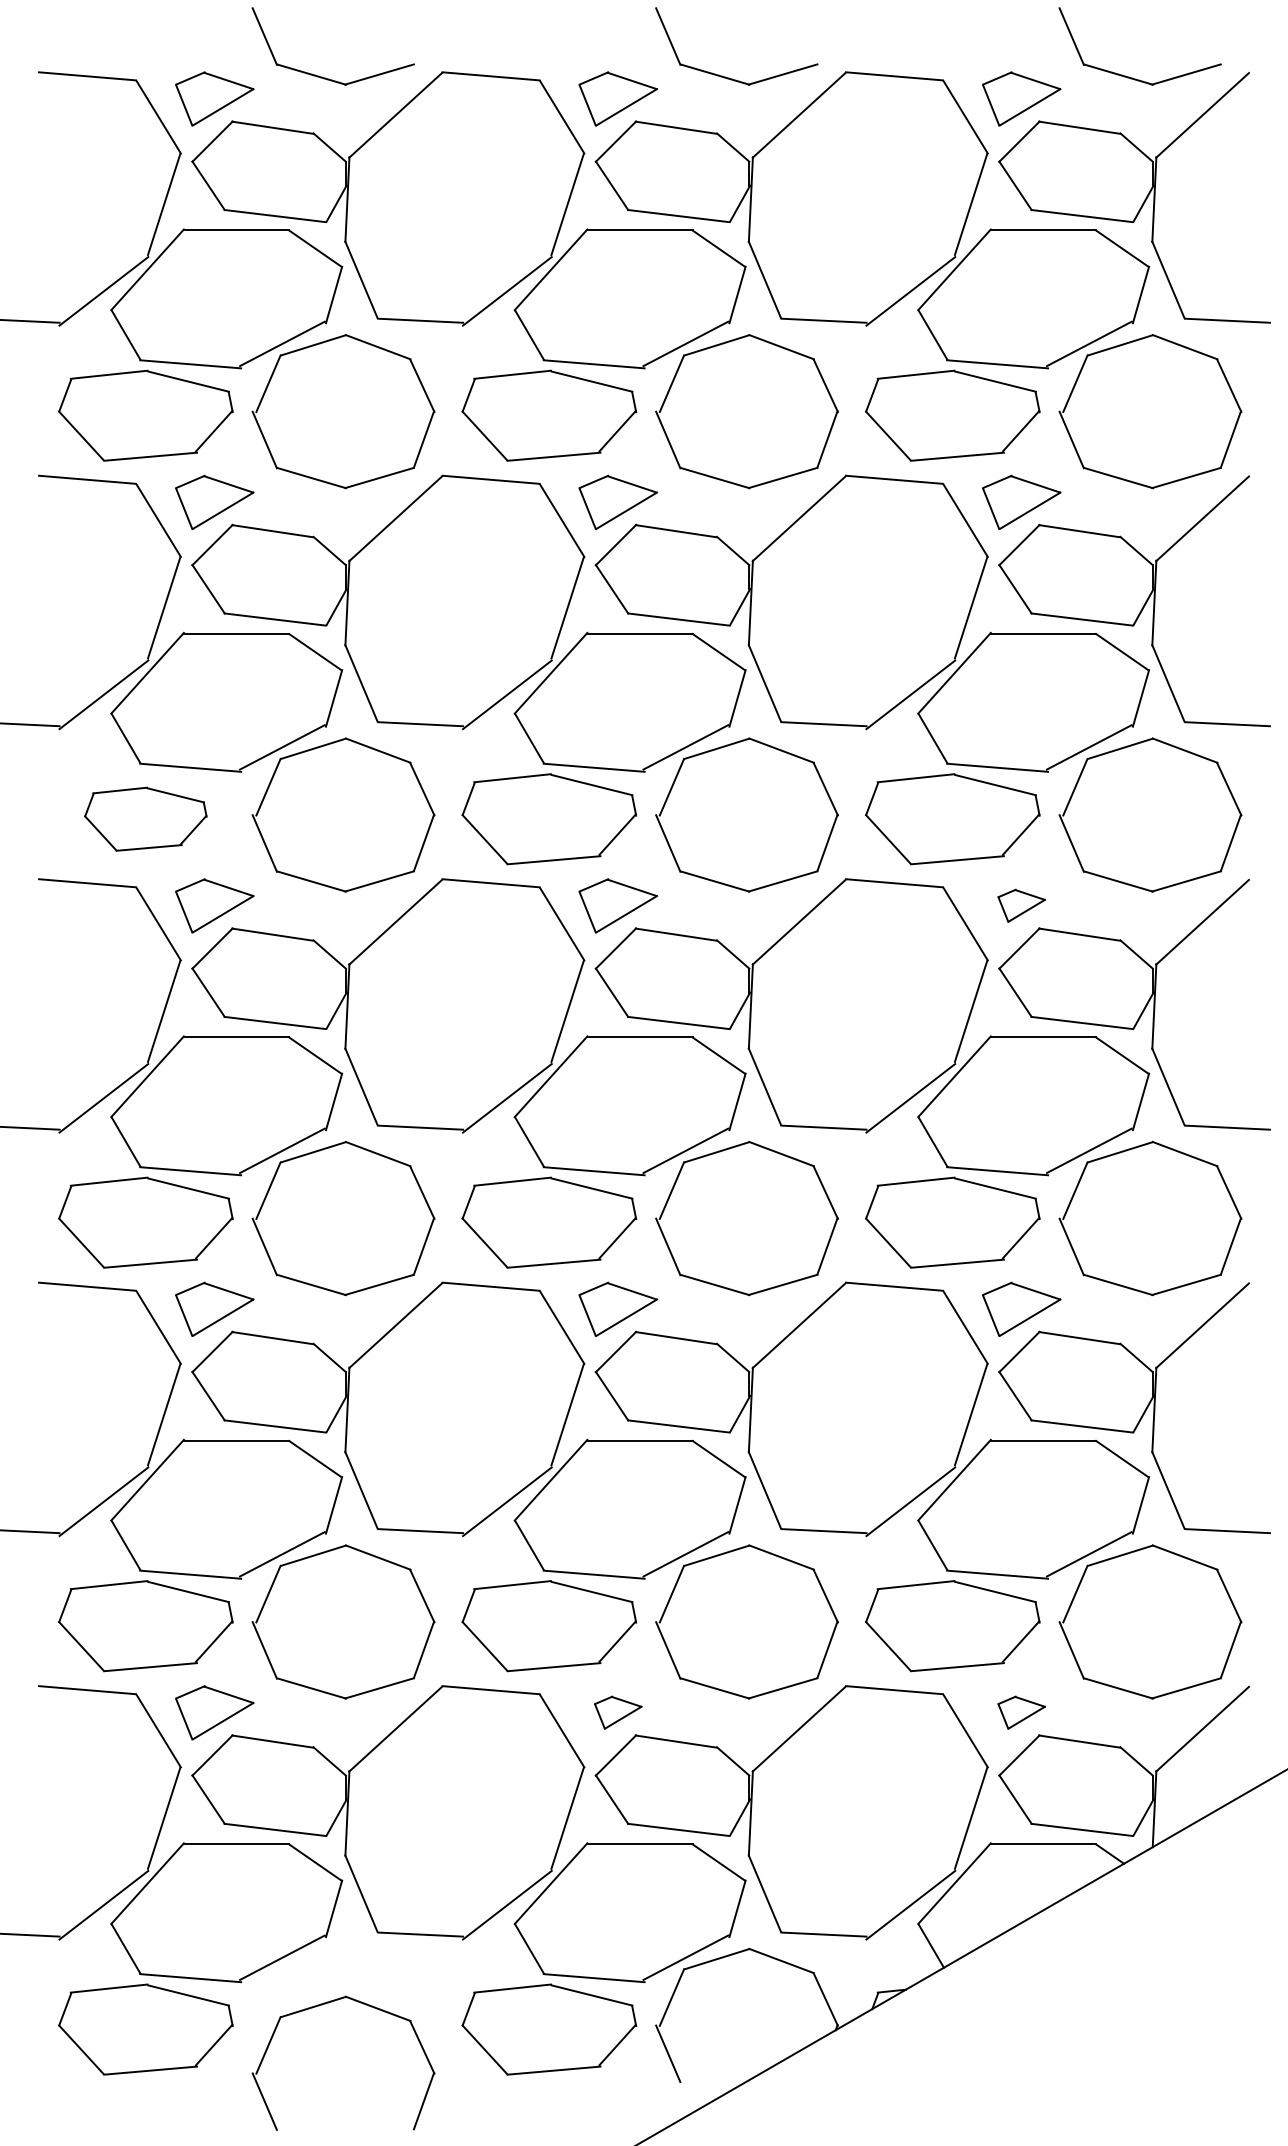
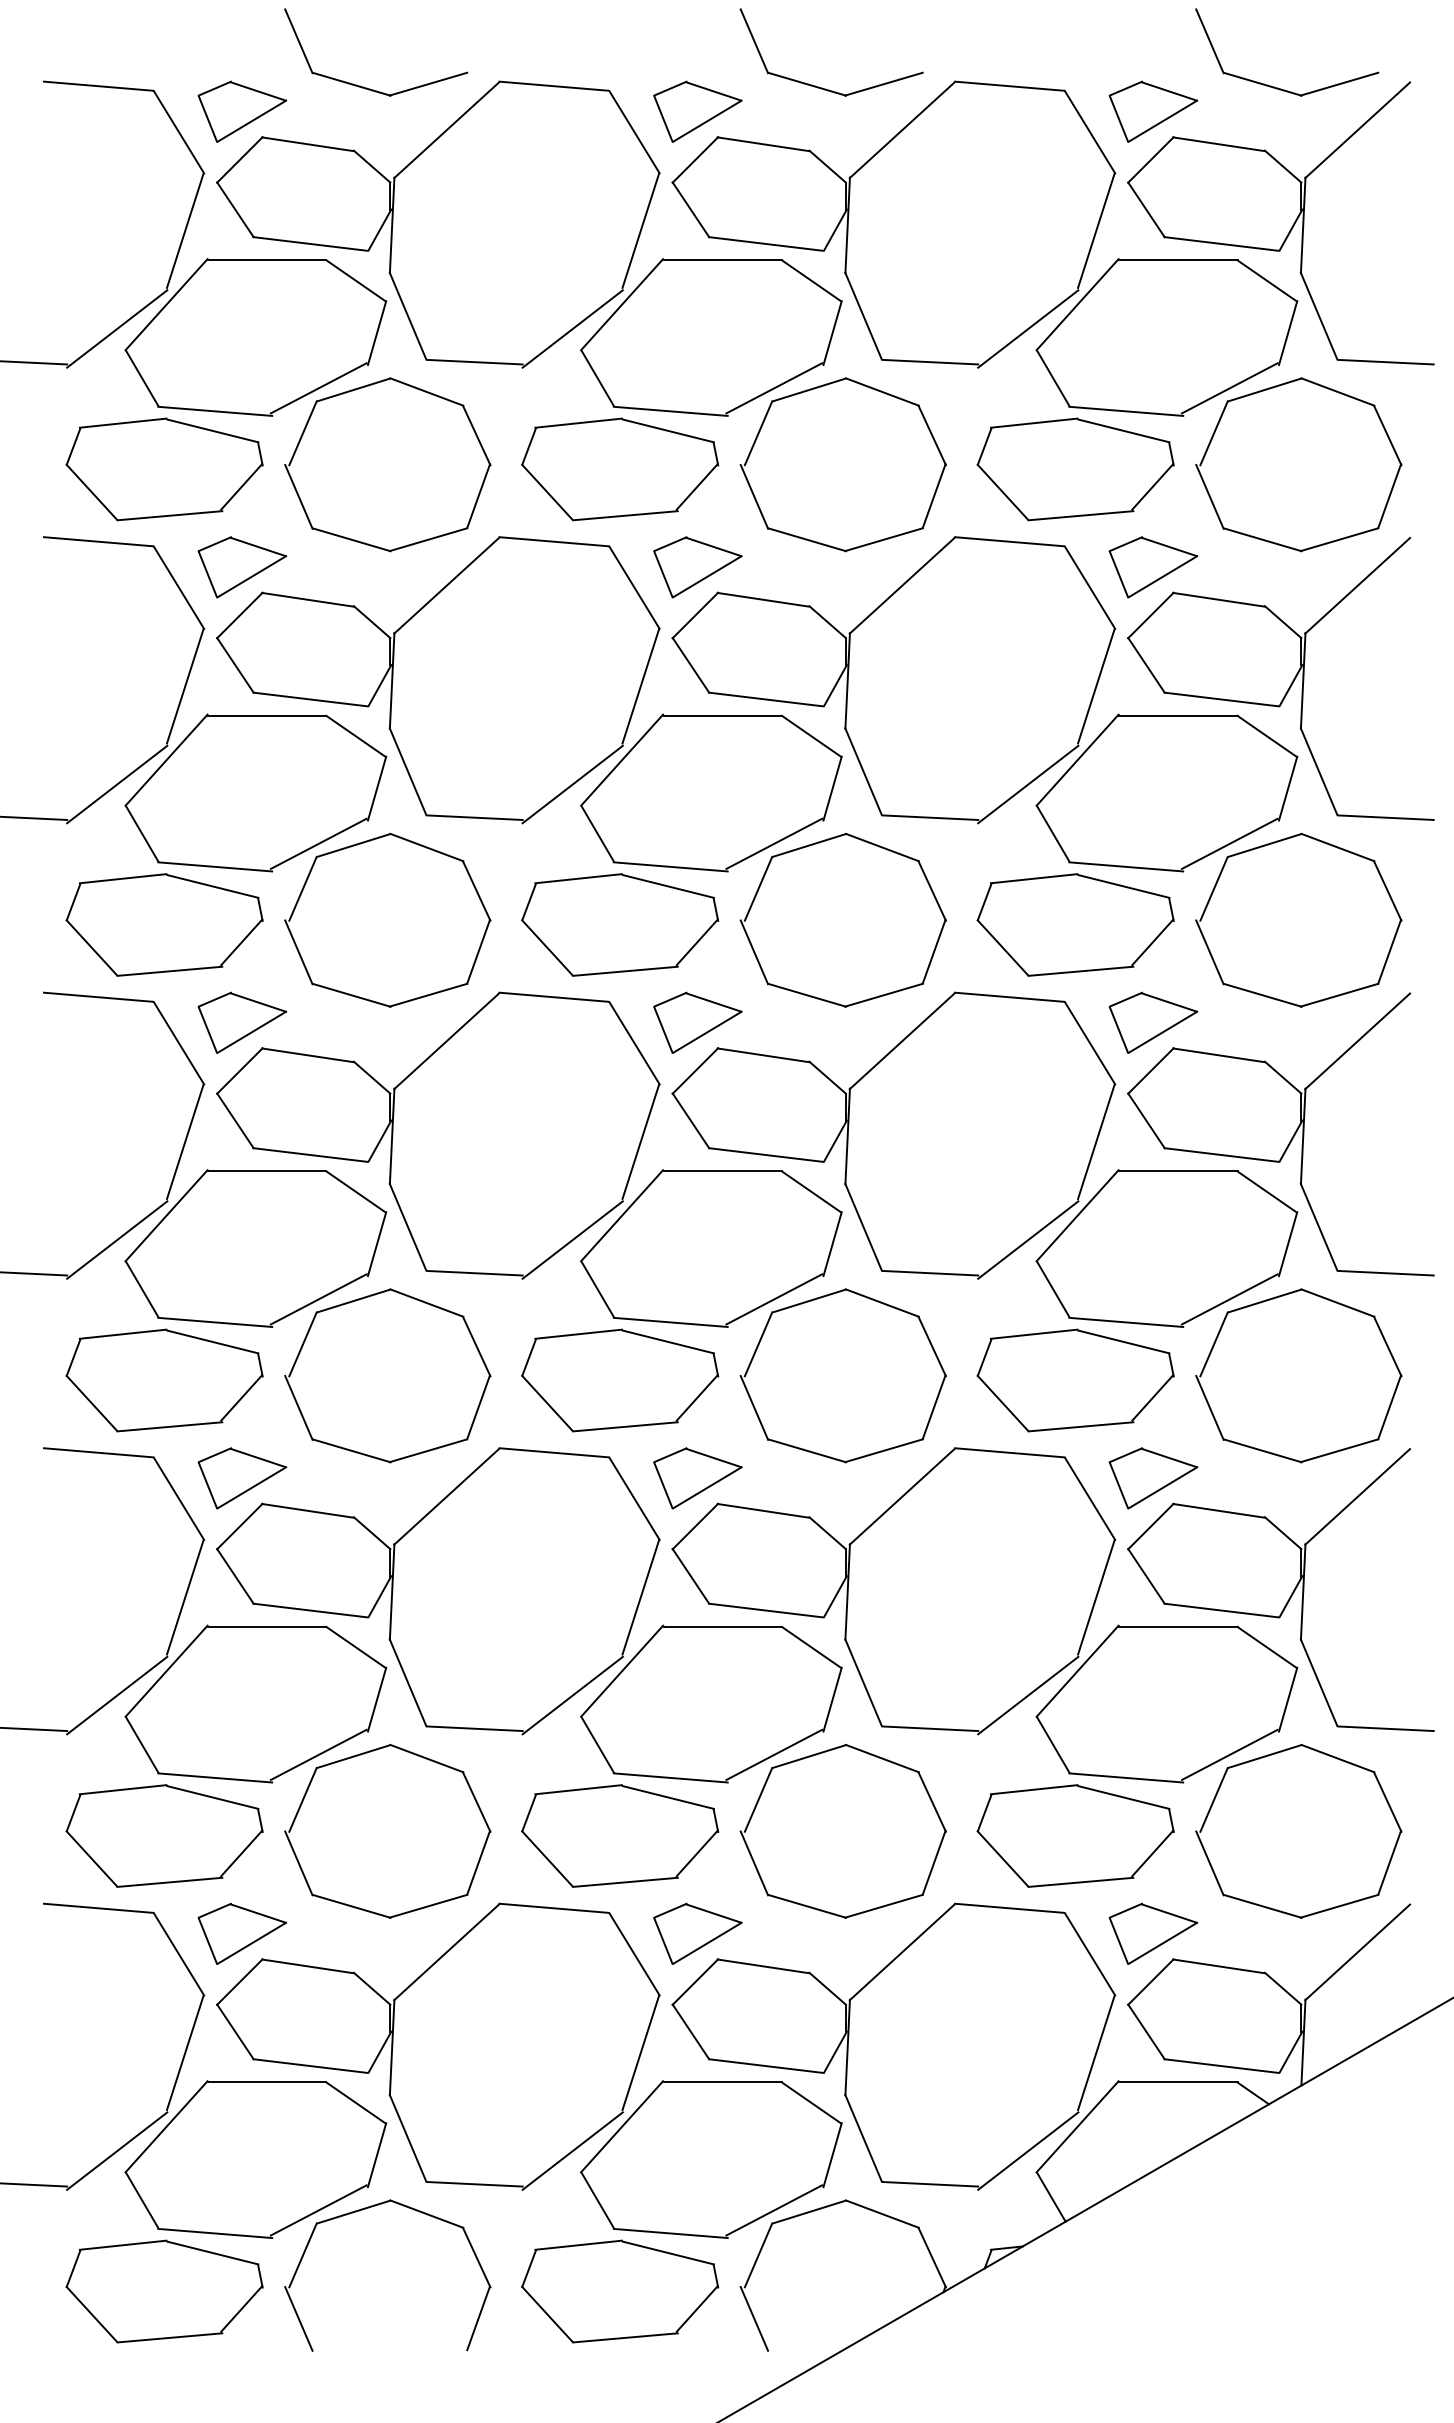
part: (145, 818) -> (164, 924), size x1.43
part: (1021, 905) -> (1153, 1022), size x1.67
part: (617, 1712) -> (697, 1933), size x1.67
part: (1021, 1712) -> (1153, 1933), size x1.67
part: (327, 2003) -> (369, 2208), moved

